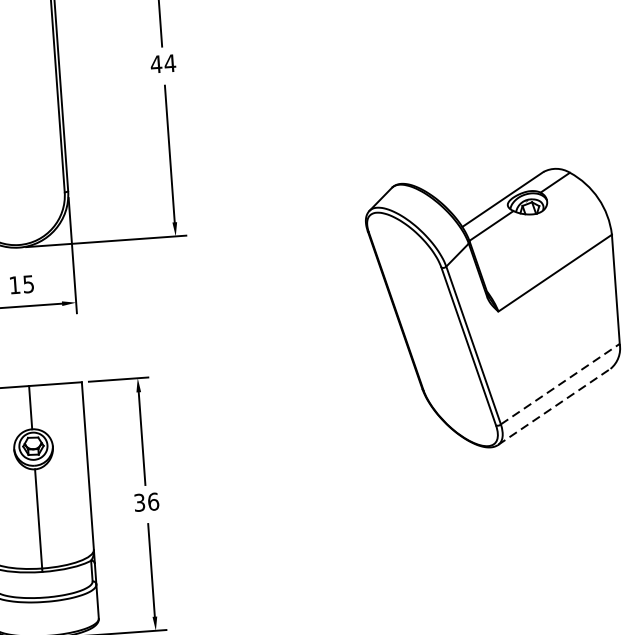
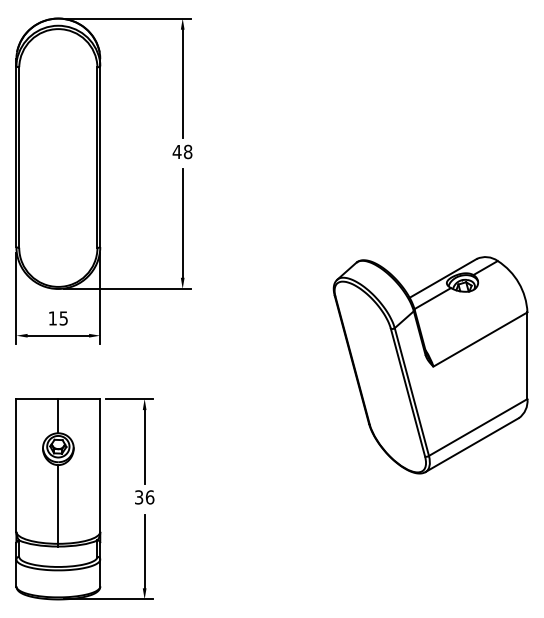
text: (169, 62) -> (187, 151), 44 -> 48
line: (560, 384) -> (478, 427), dashed -> solid
line: (554, 407) -> (472, 445), dashed -> solid

